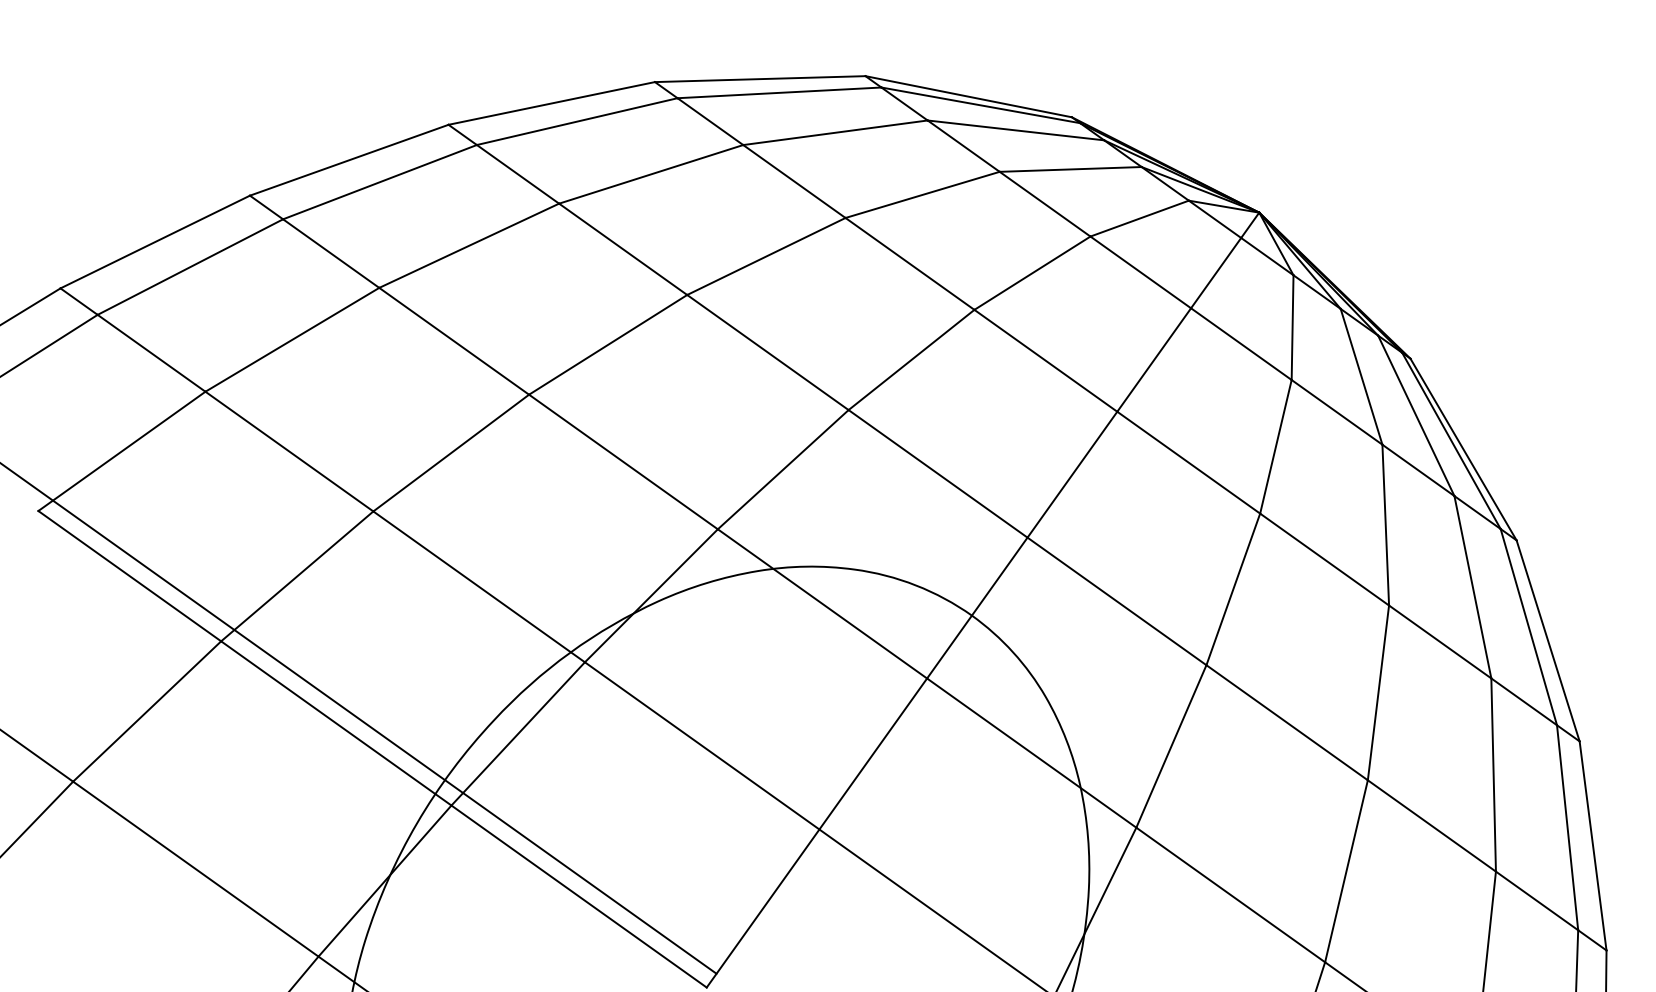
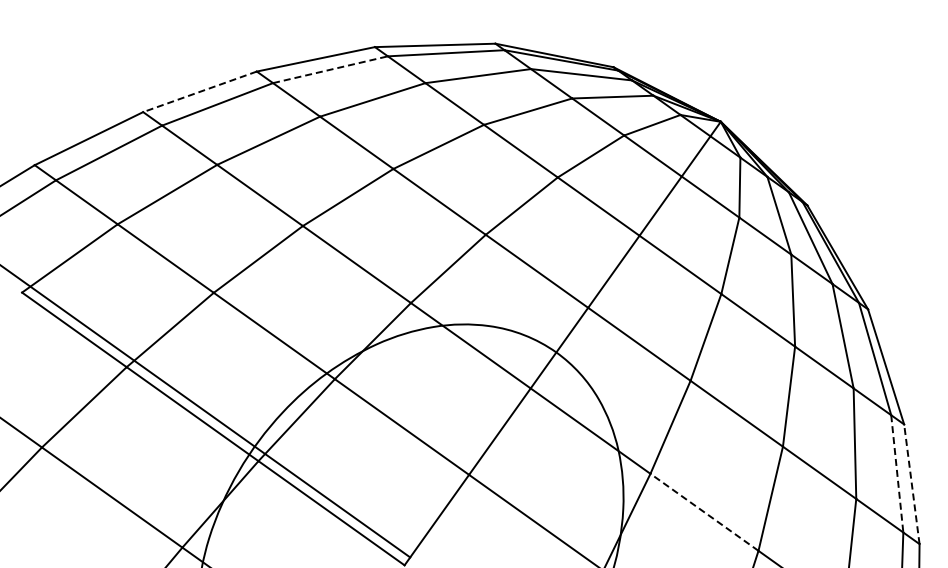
line: (577, 121) -> (330, 69), solid -> dashed
line: (348, 161) -> (199, 92), solid -> dashed
line: (1567, 827) -> (897, 473), solid -> dashed
line: (1592, 844) -> (911, 483), solid -> dashed
line: (1230, 895) -> (704, 512), solid -> dashed

